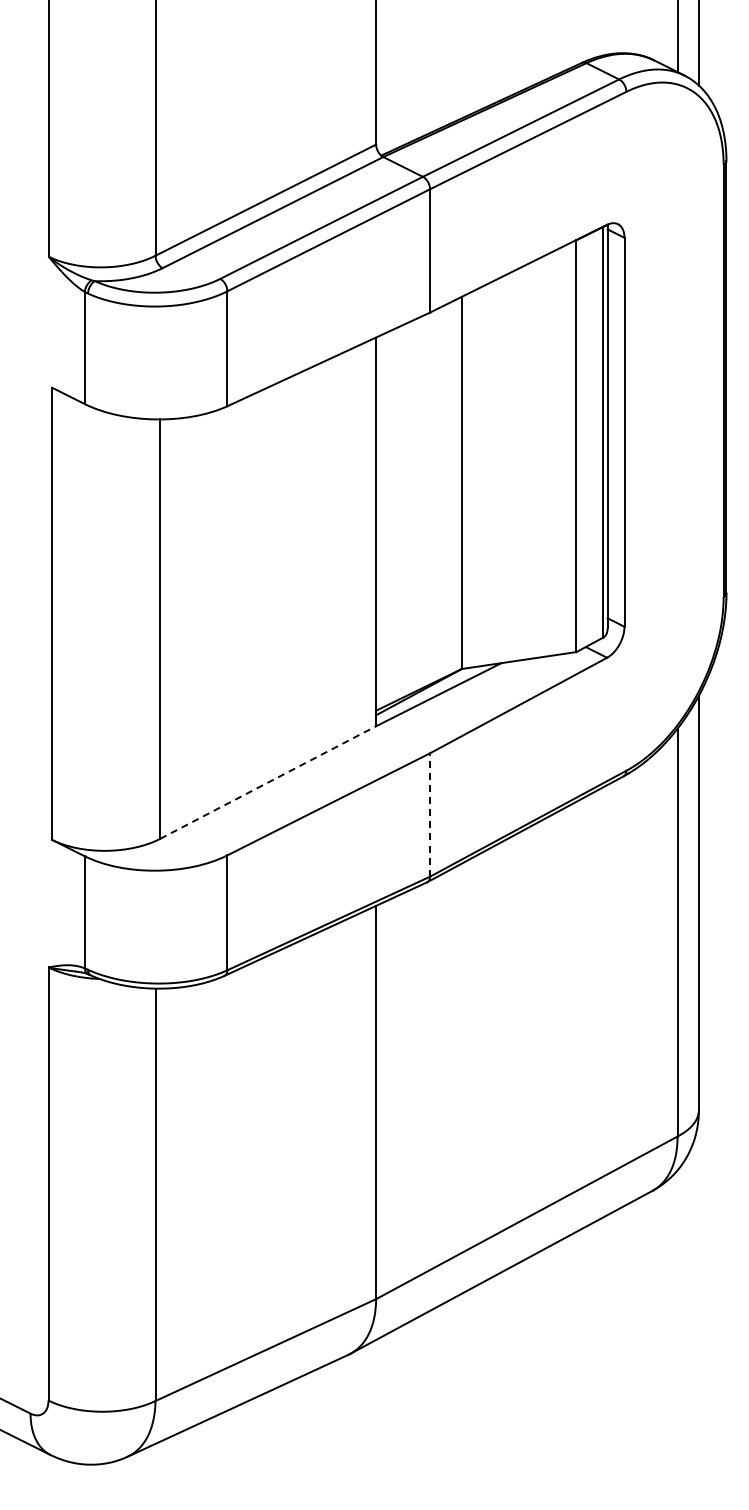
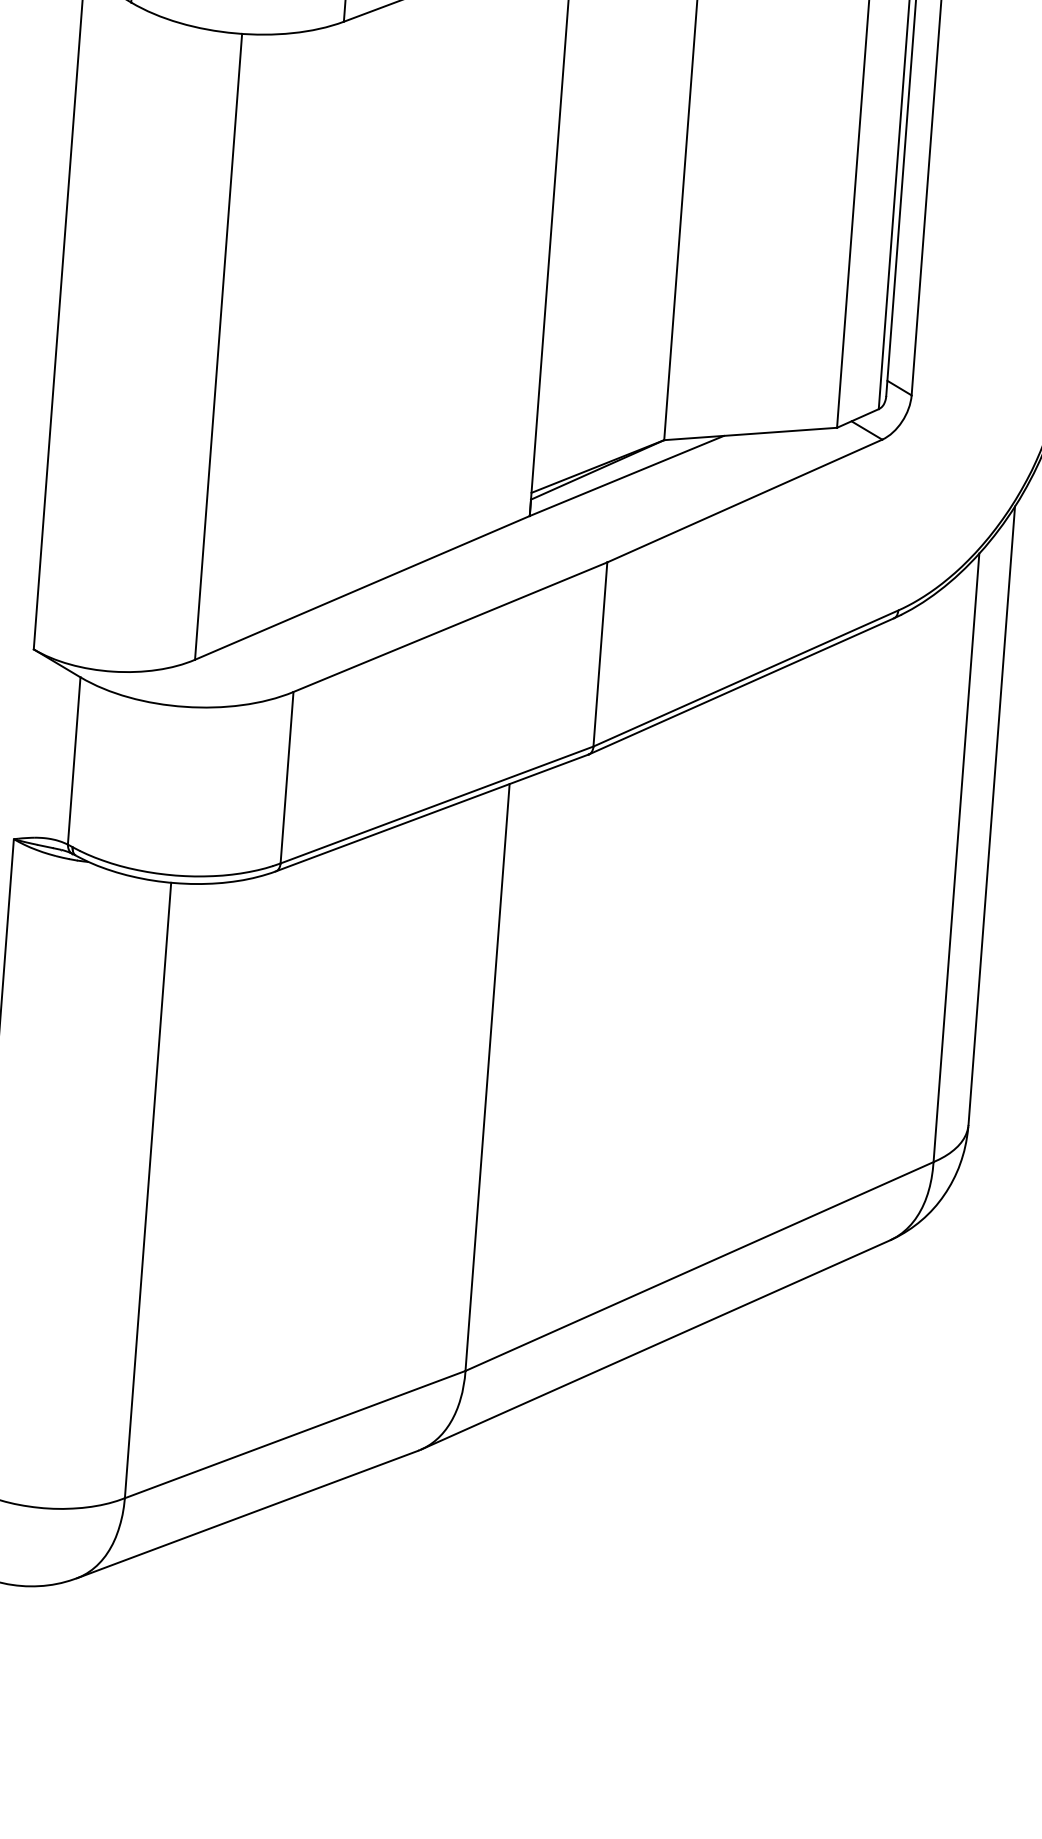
line: (268, 782) -> (362, 587), dashed -> solid
line: (430, 815) -> (600, 655), dashed -> solid

